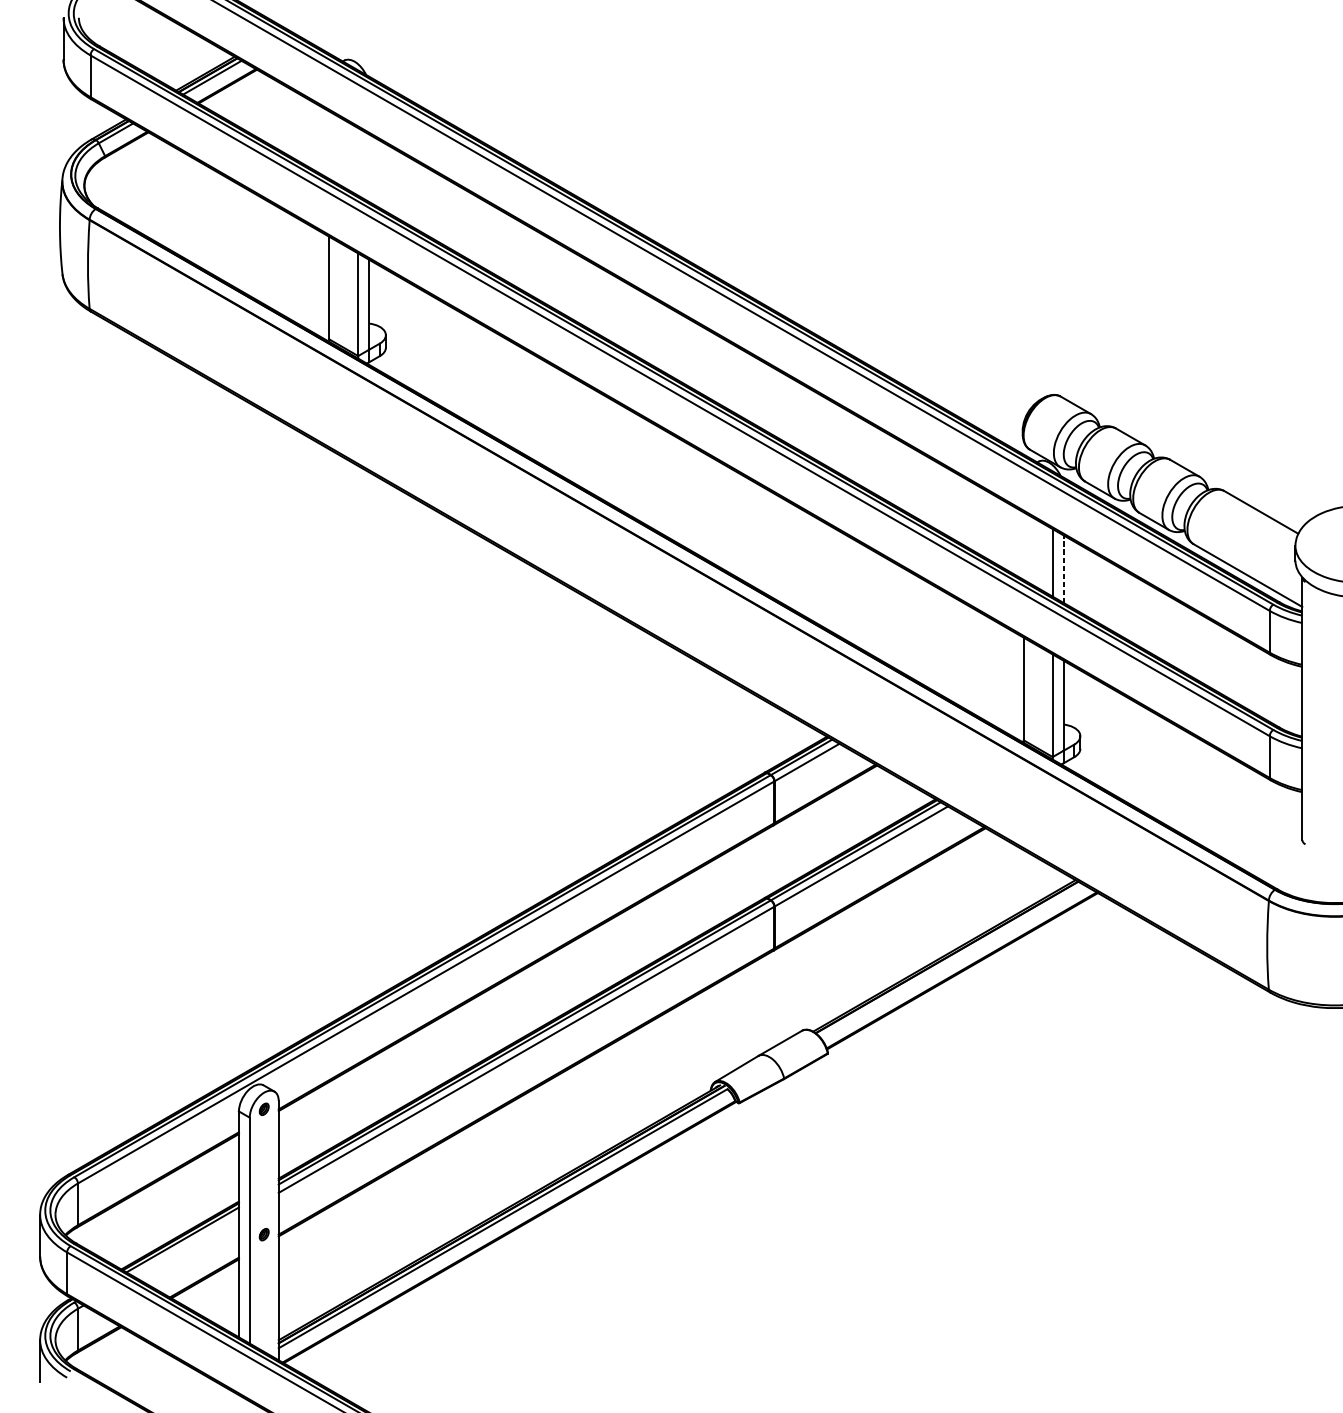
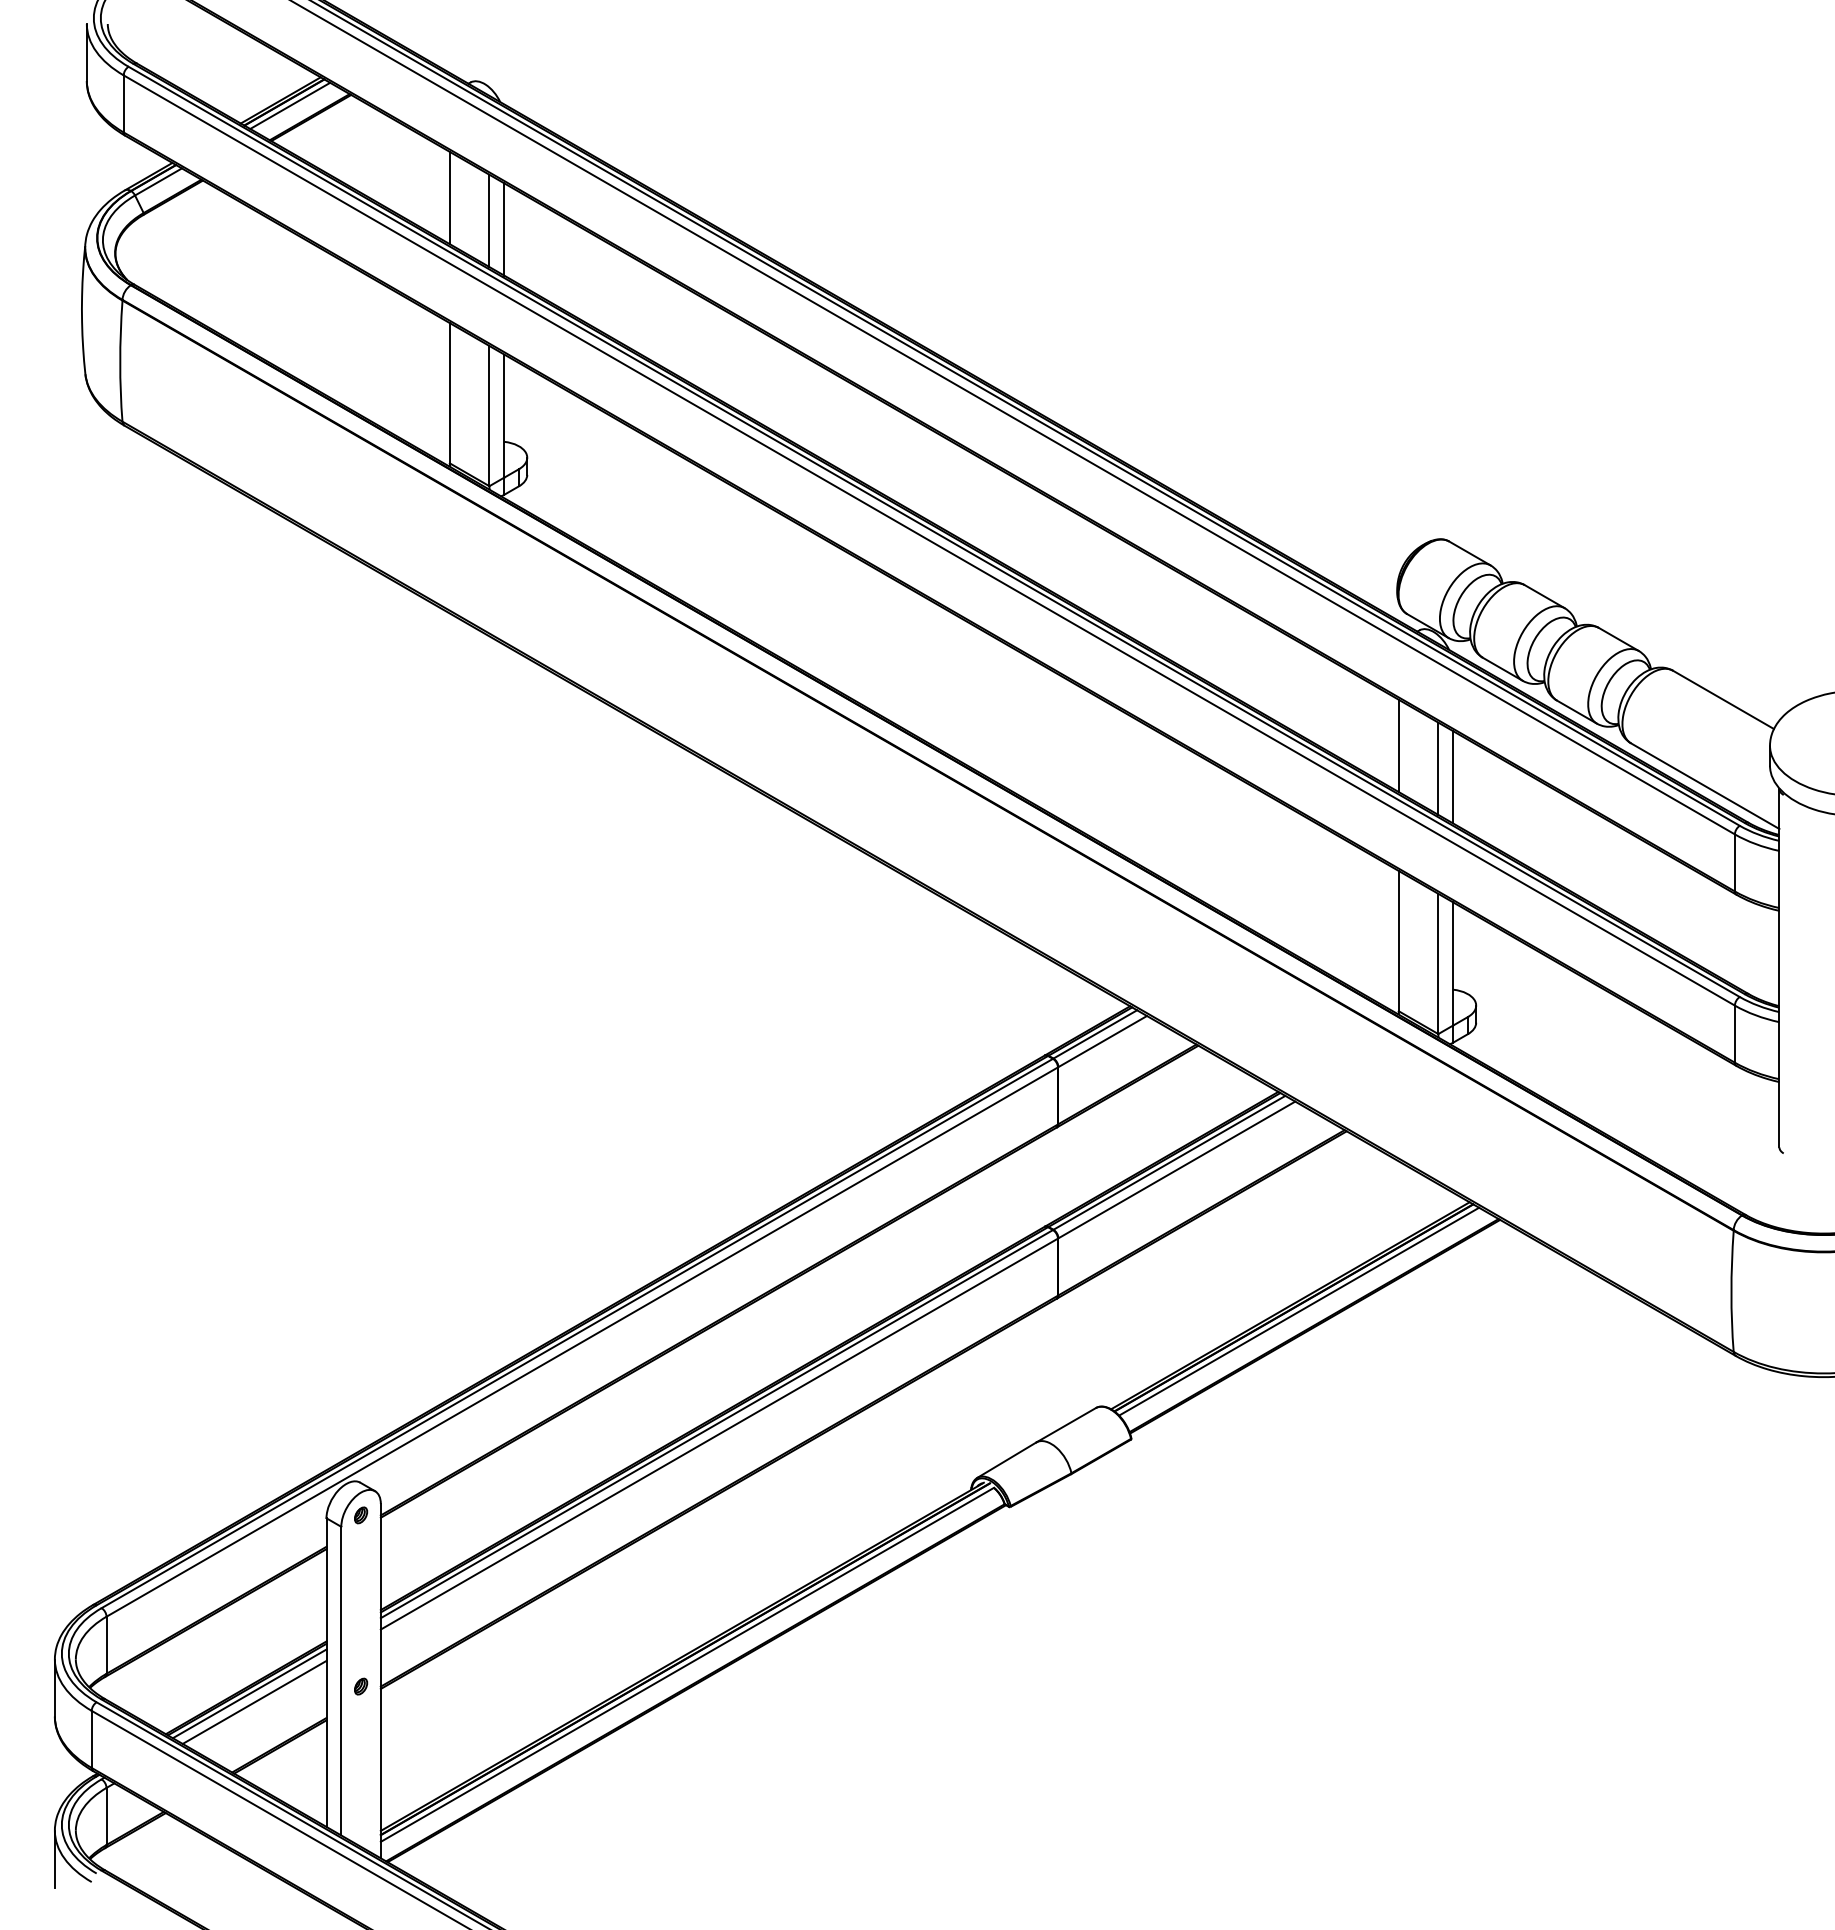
line: (328, 144) -> (449, 197), added
line: (358, 161) -> (489, 220), added
line: (369, 168) -> (504, 229), added
line: (1023, 545) -> (1398, 745), added
line: (1063, 568) -> (1453, 776), dashed -> solid
line: (951, 960) -> (1299, 1311), added
line: (186, 1245) -> (254, 1701), added

